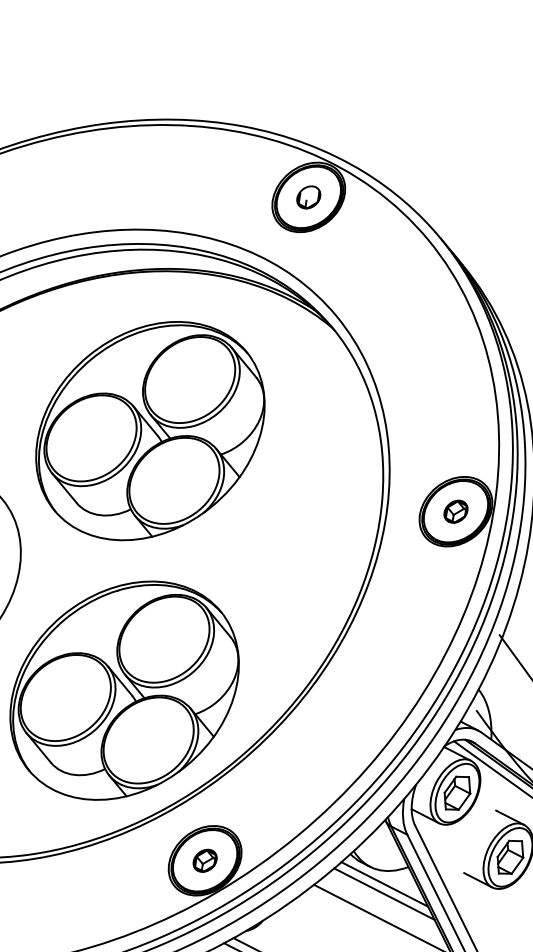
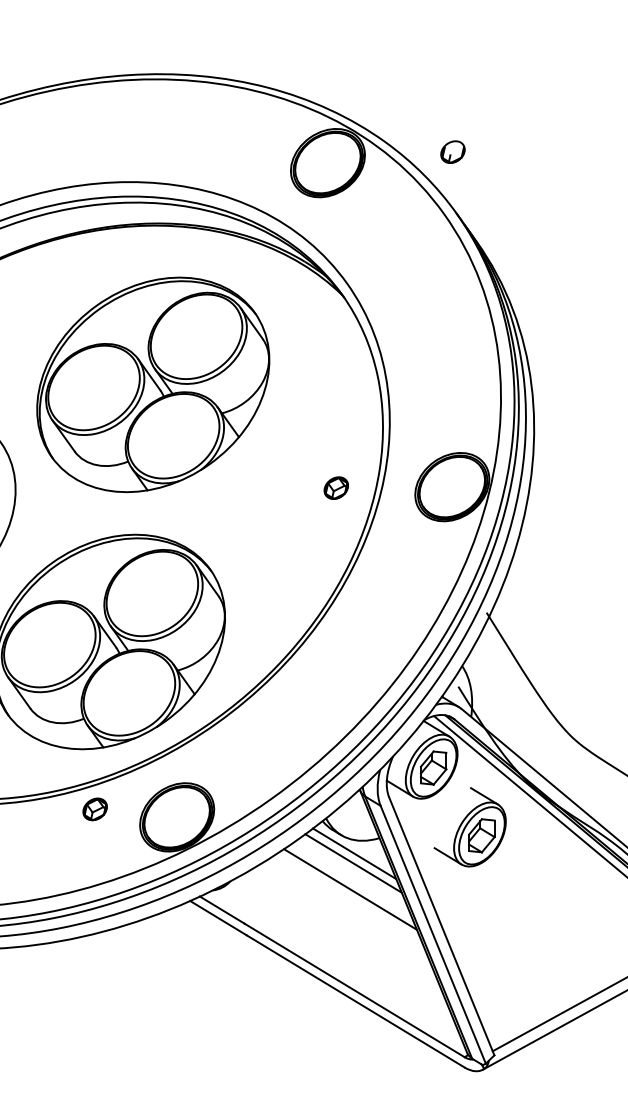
part: (308, 196) -> (452, 151), moved
part: (455, 511) -> (335, 487), moved
part: (204, 860) -> (94, 809), moved

